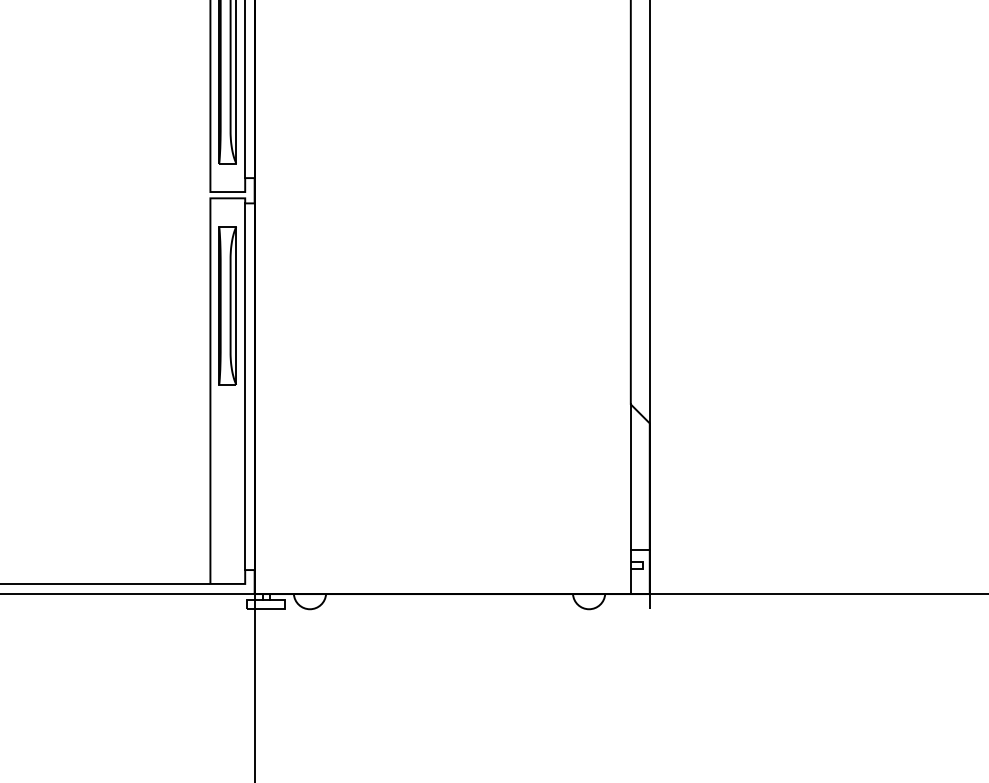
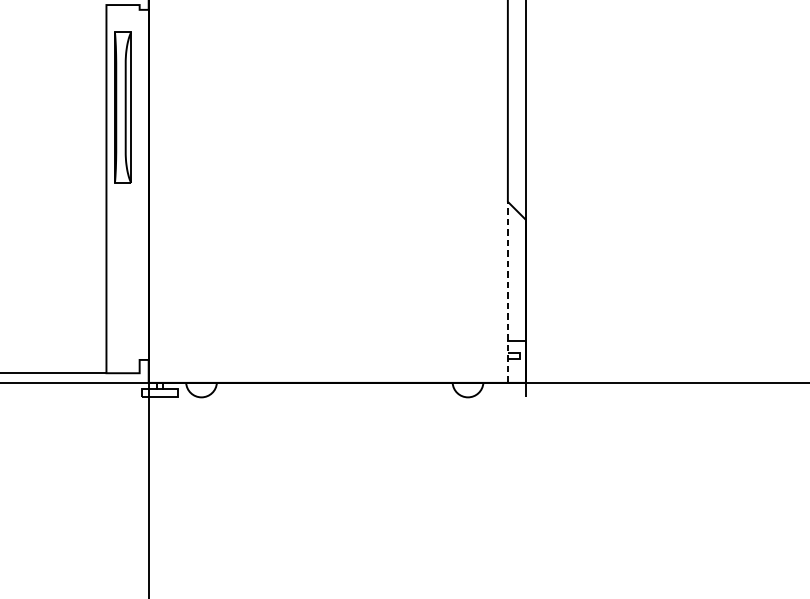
line: (245, 386) -> (139, 184), removed
line: (630, 499) -> (507, 292), solid -> dashed

